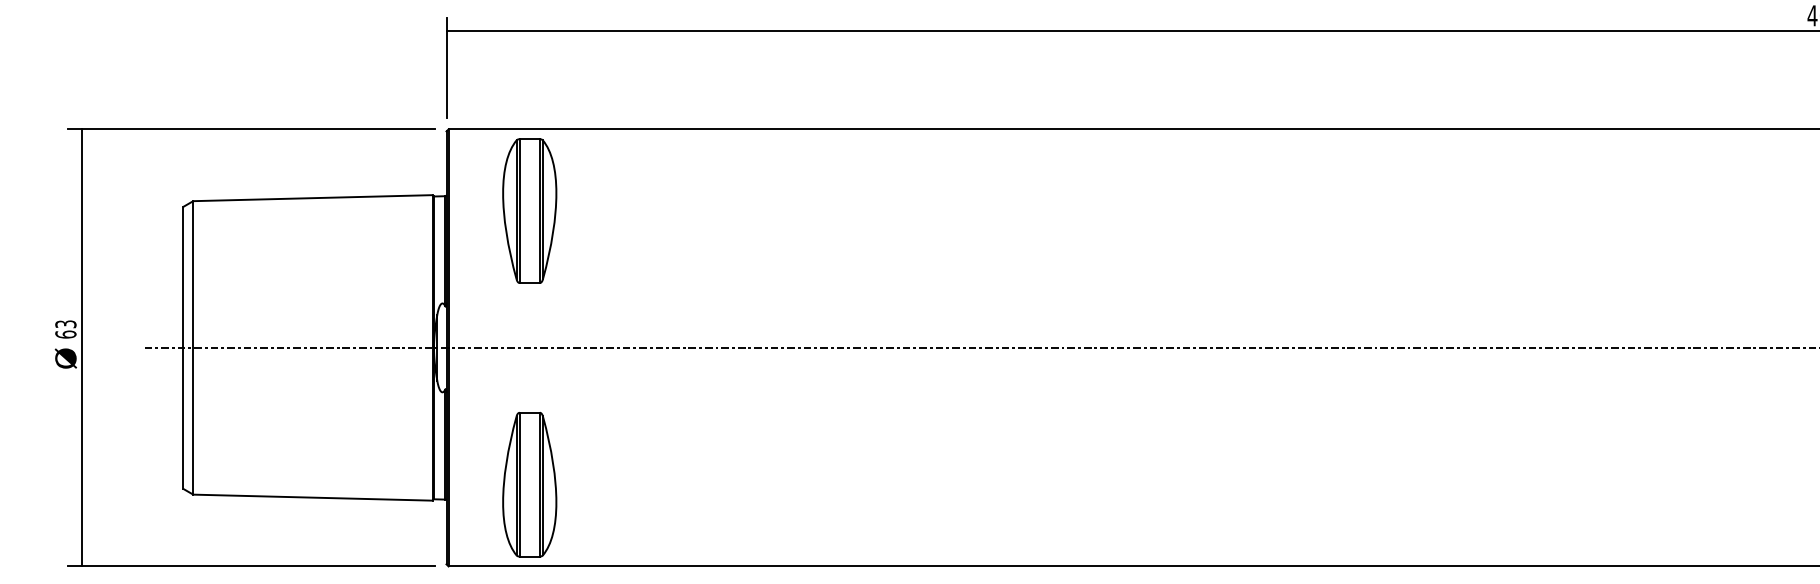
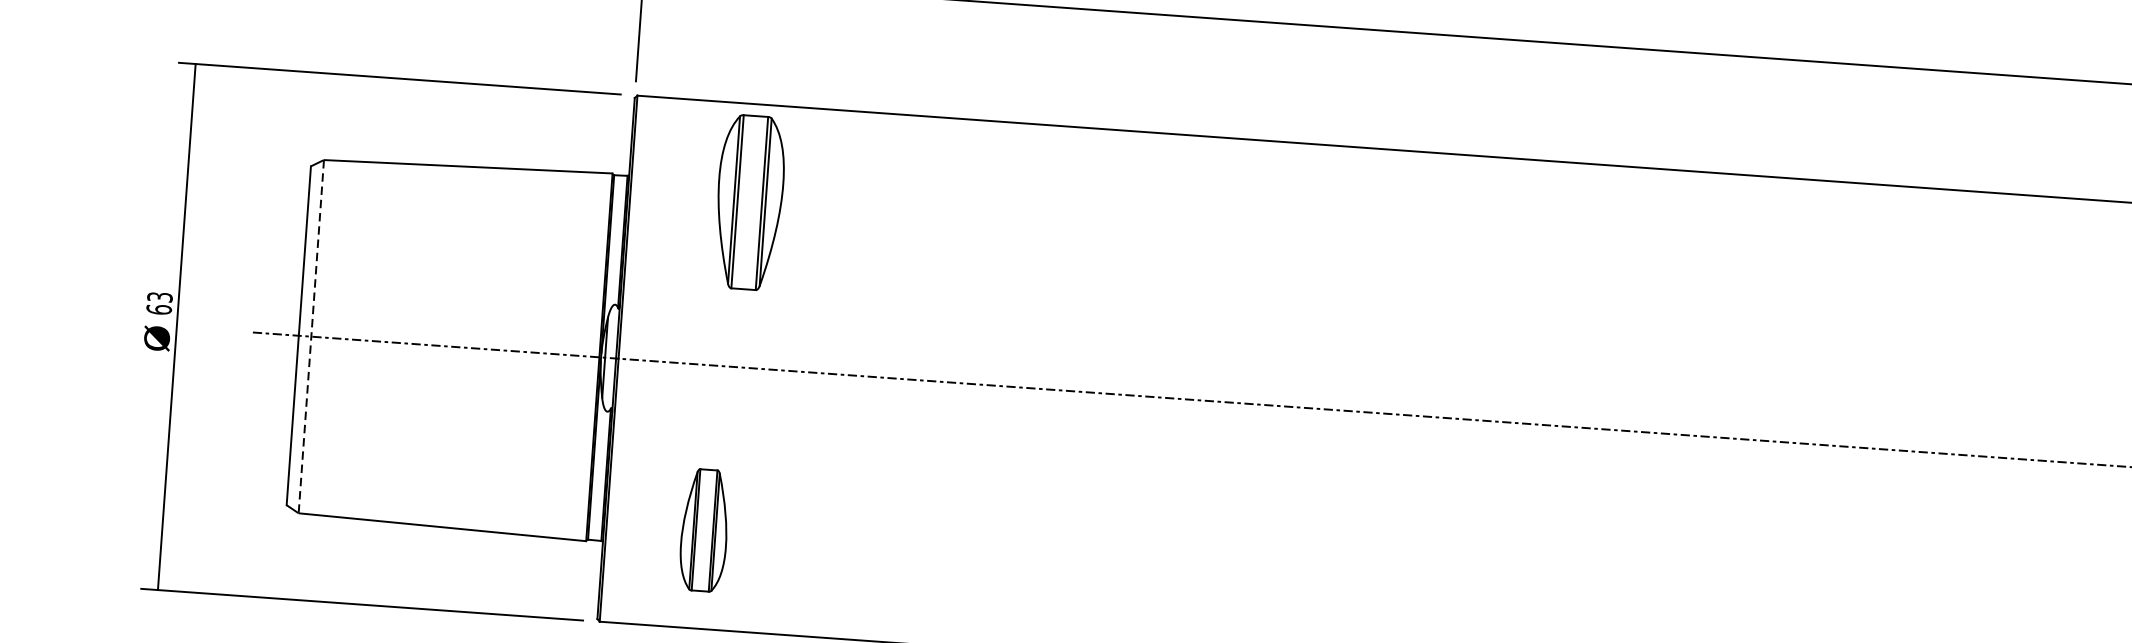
part: (529, 210) -> (749, 201), moved
line: (193, 347) -> (311, 336), solid -> dashed
part: (529, 484) -> (704, 530), size x0.7

